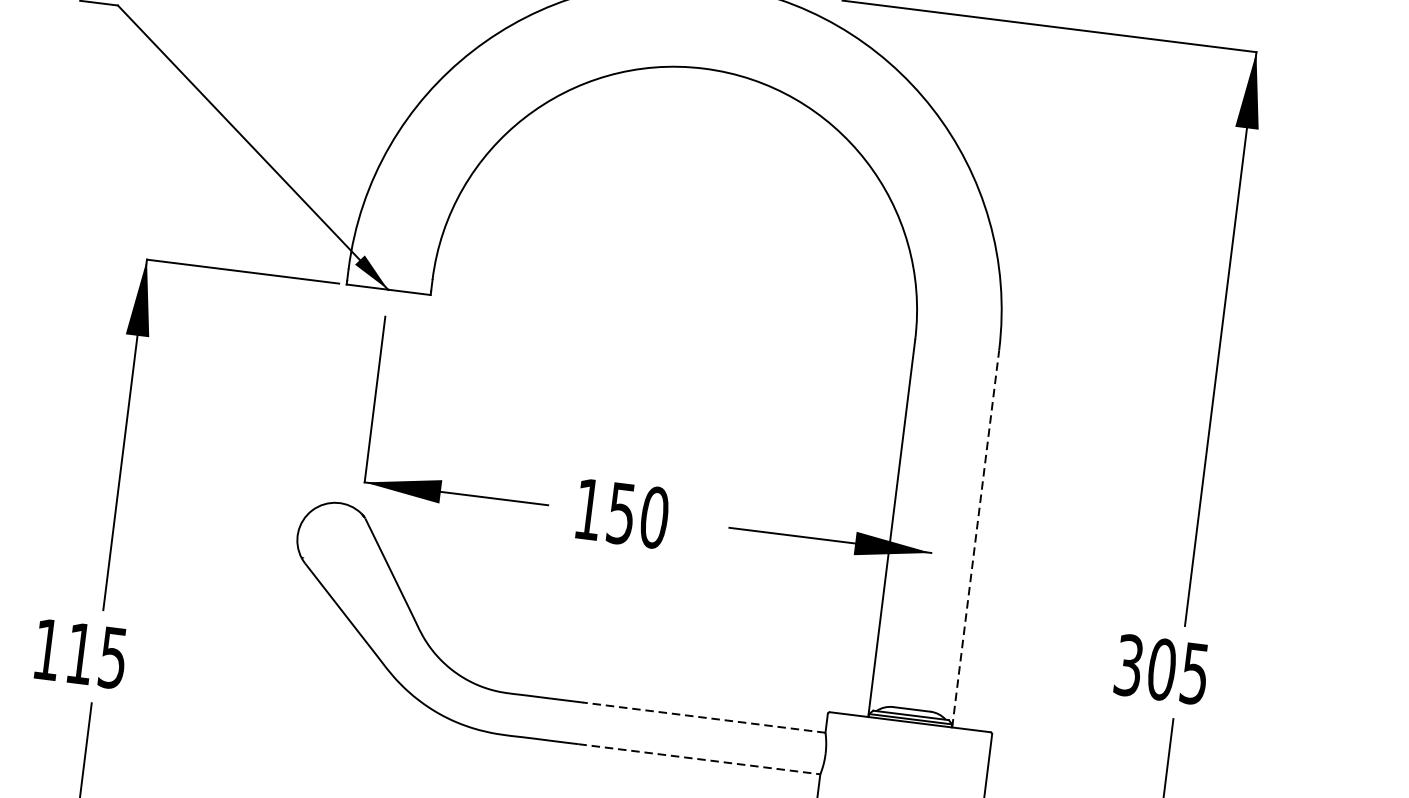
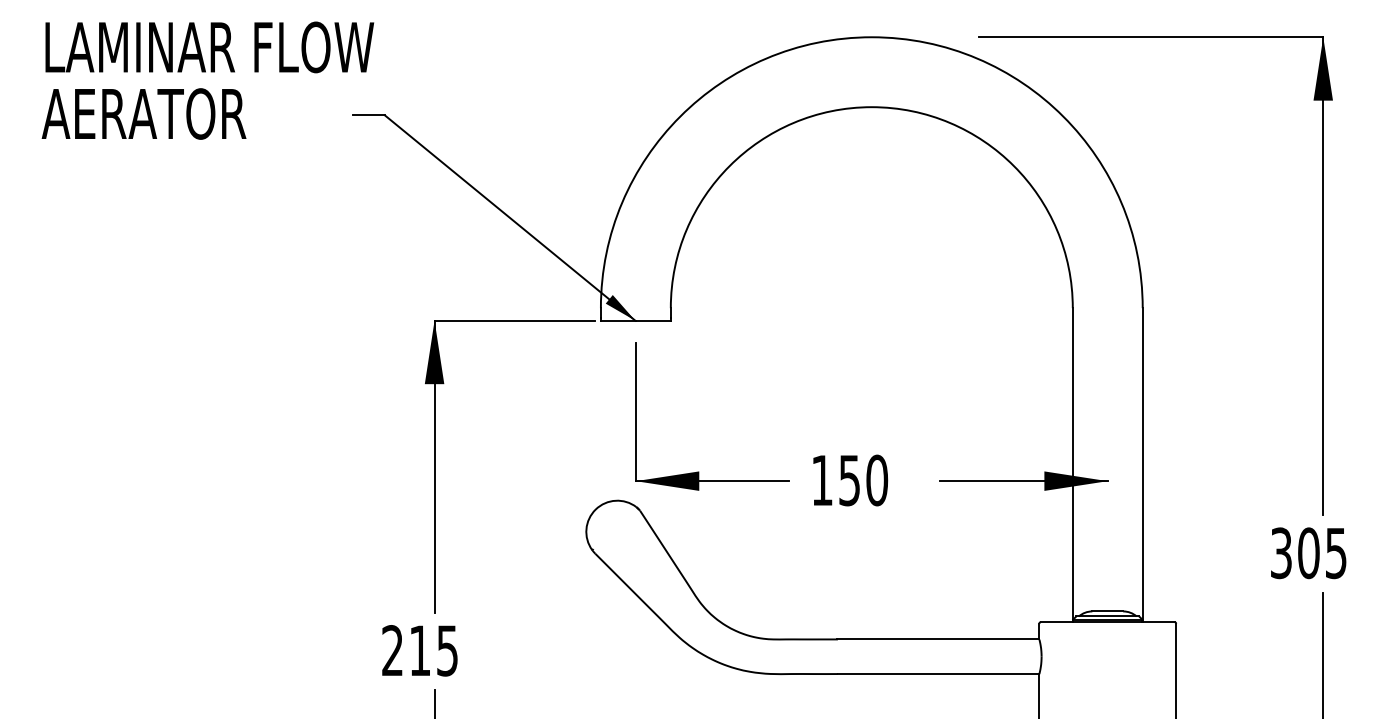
line: (975, 539) -> (1142, 465), dashed -> solid
text: (47, 649) -> (392, 650), 115 -> 215
line: (704, 717) -> (938, 639), dashed -> solid
line: (699, 759) -> (938, 674), dashed -> solid

